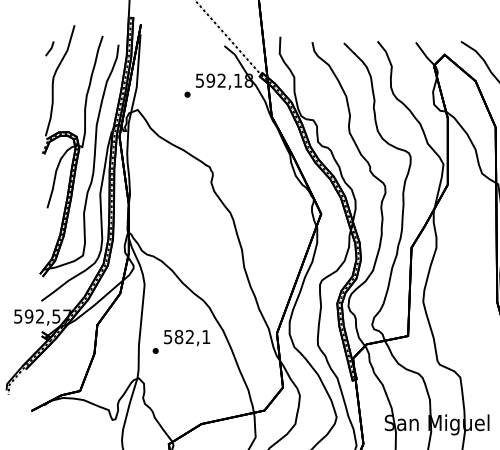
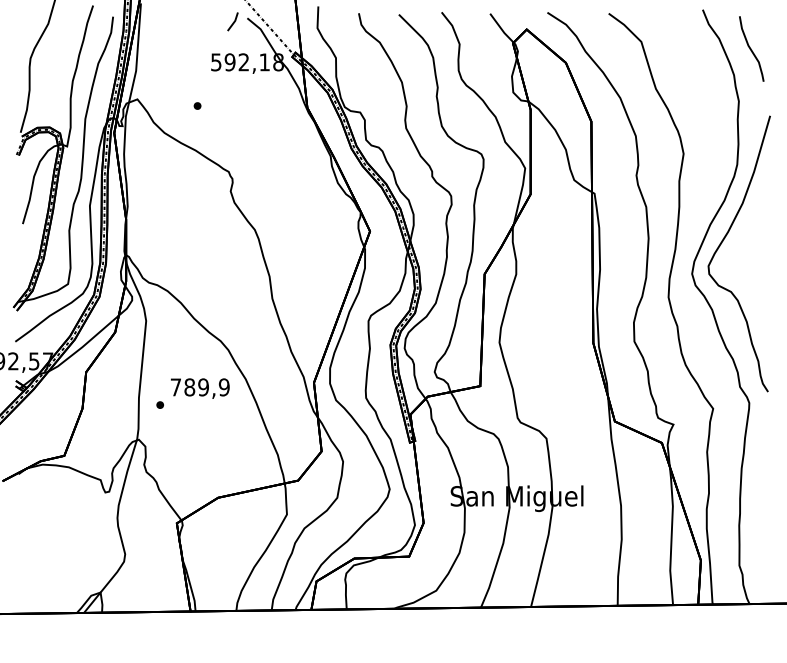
line: (50, 48) -> (233, 21), moved
part: (187, 94) -> (197, 105), moved
text: (186, 337) -> (199, 387), 582,1 -> 789,9

